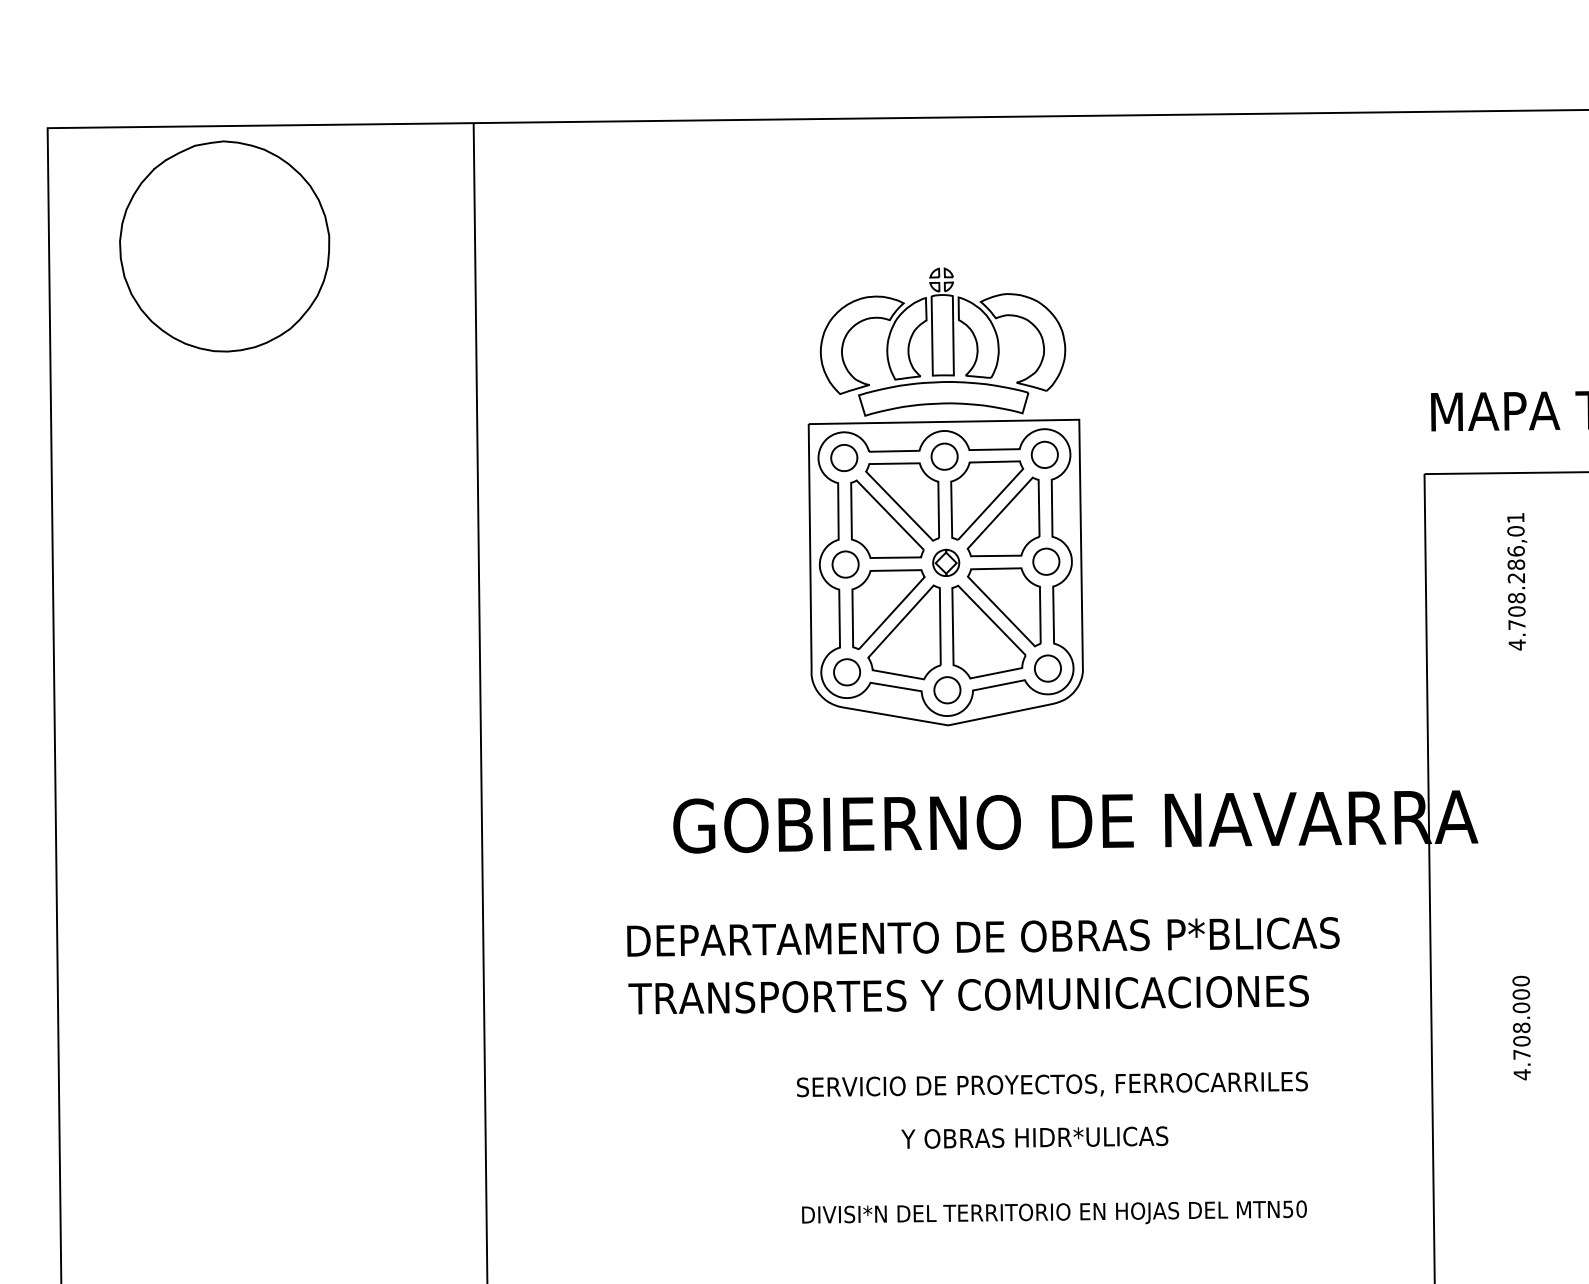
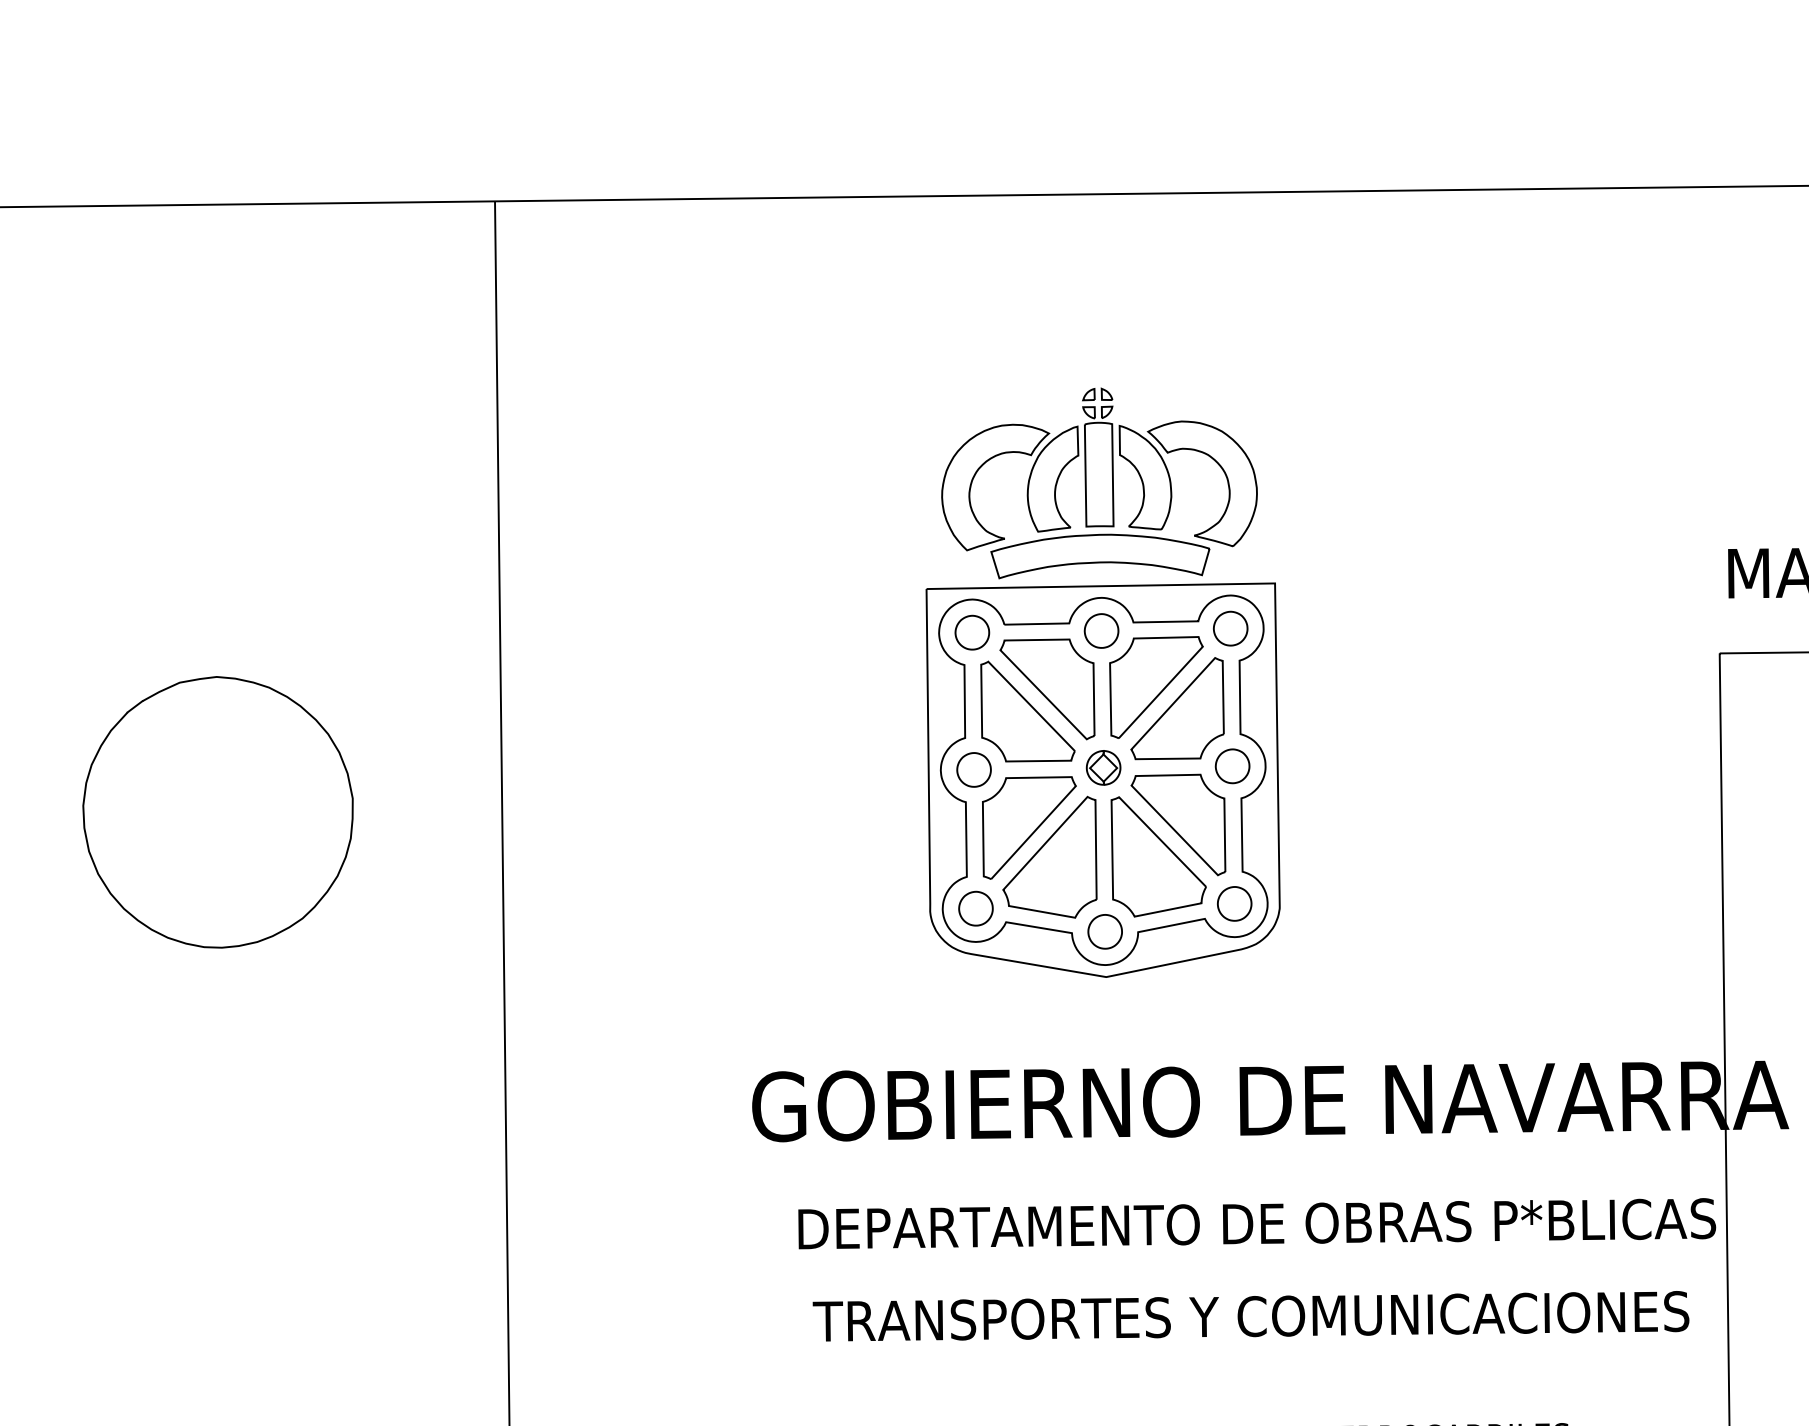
part: (224, 246) -> (217, 812), moved
text: (983, 936) -> (1257, 1223), moved
text: (968, 994) -> (1250, 1315), moved

